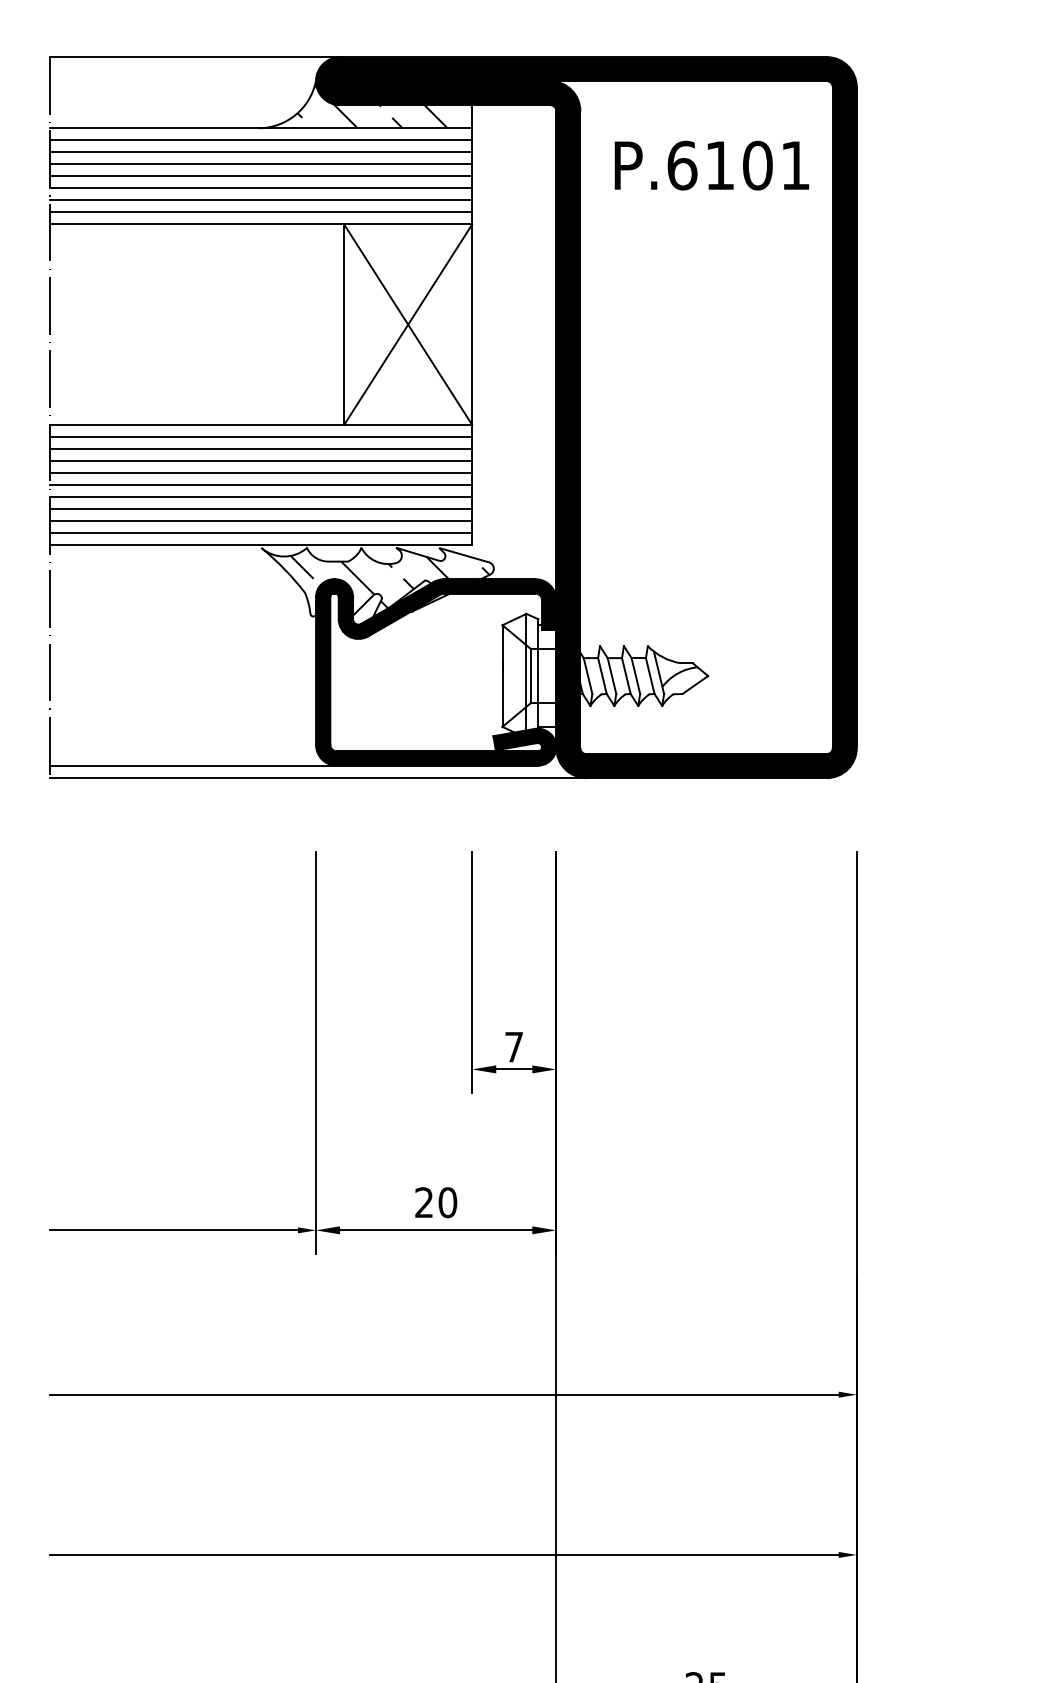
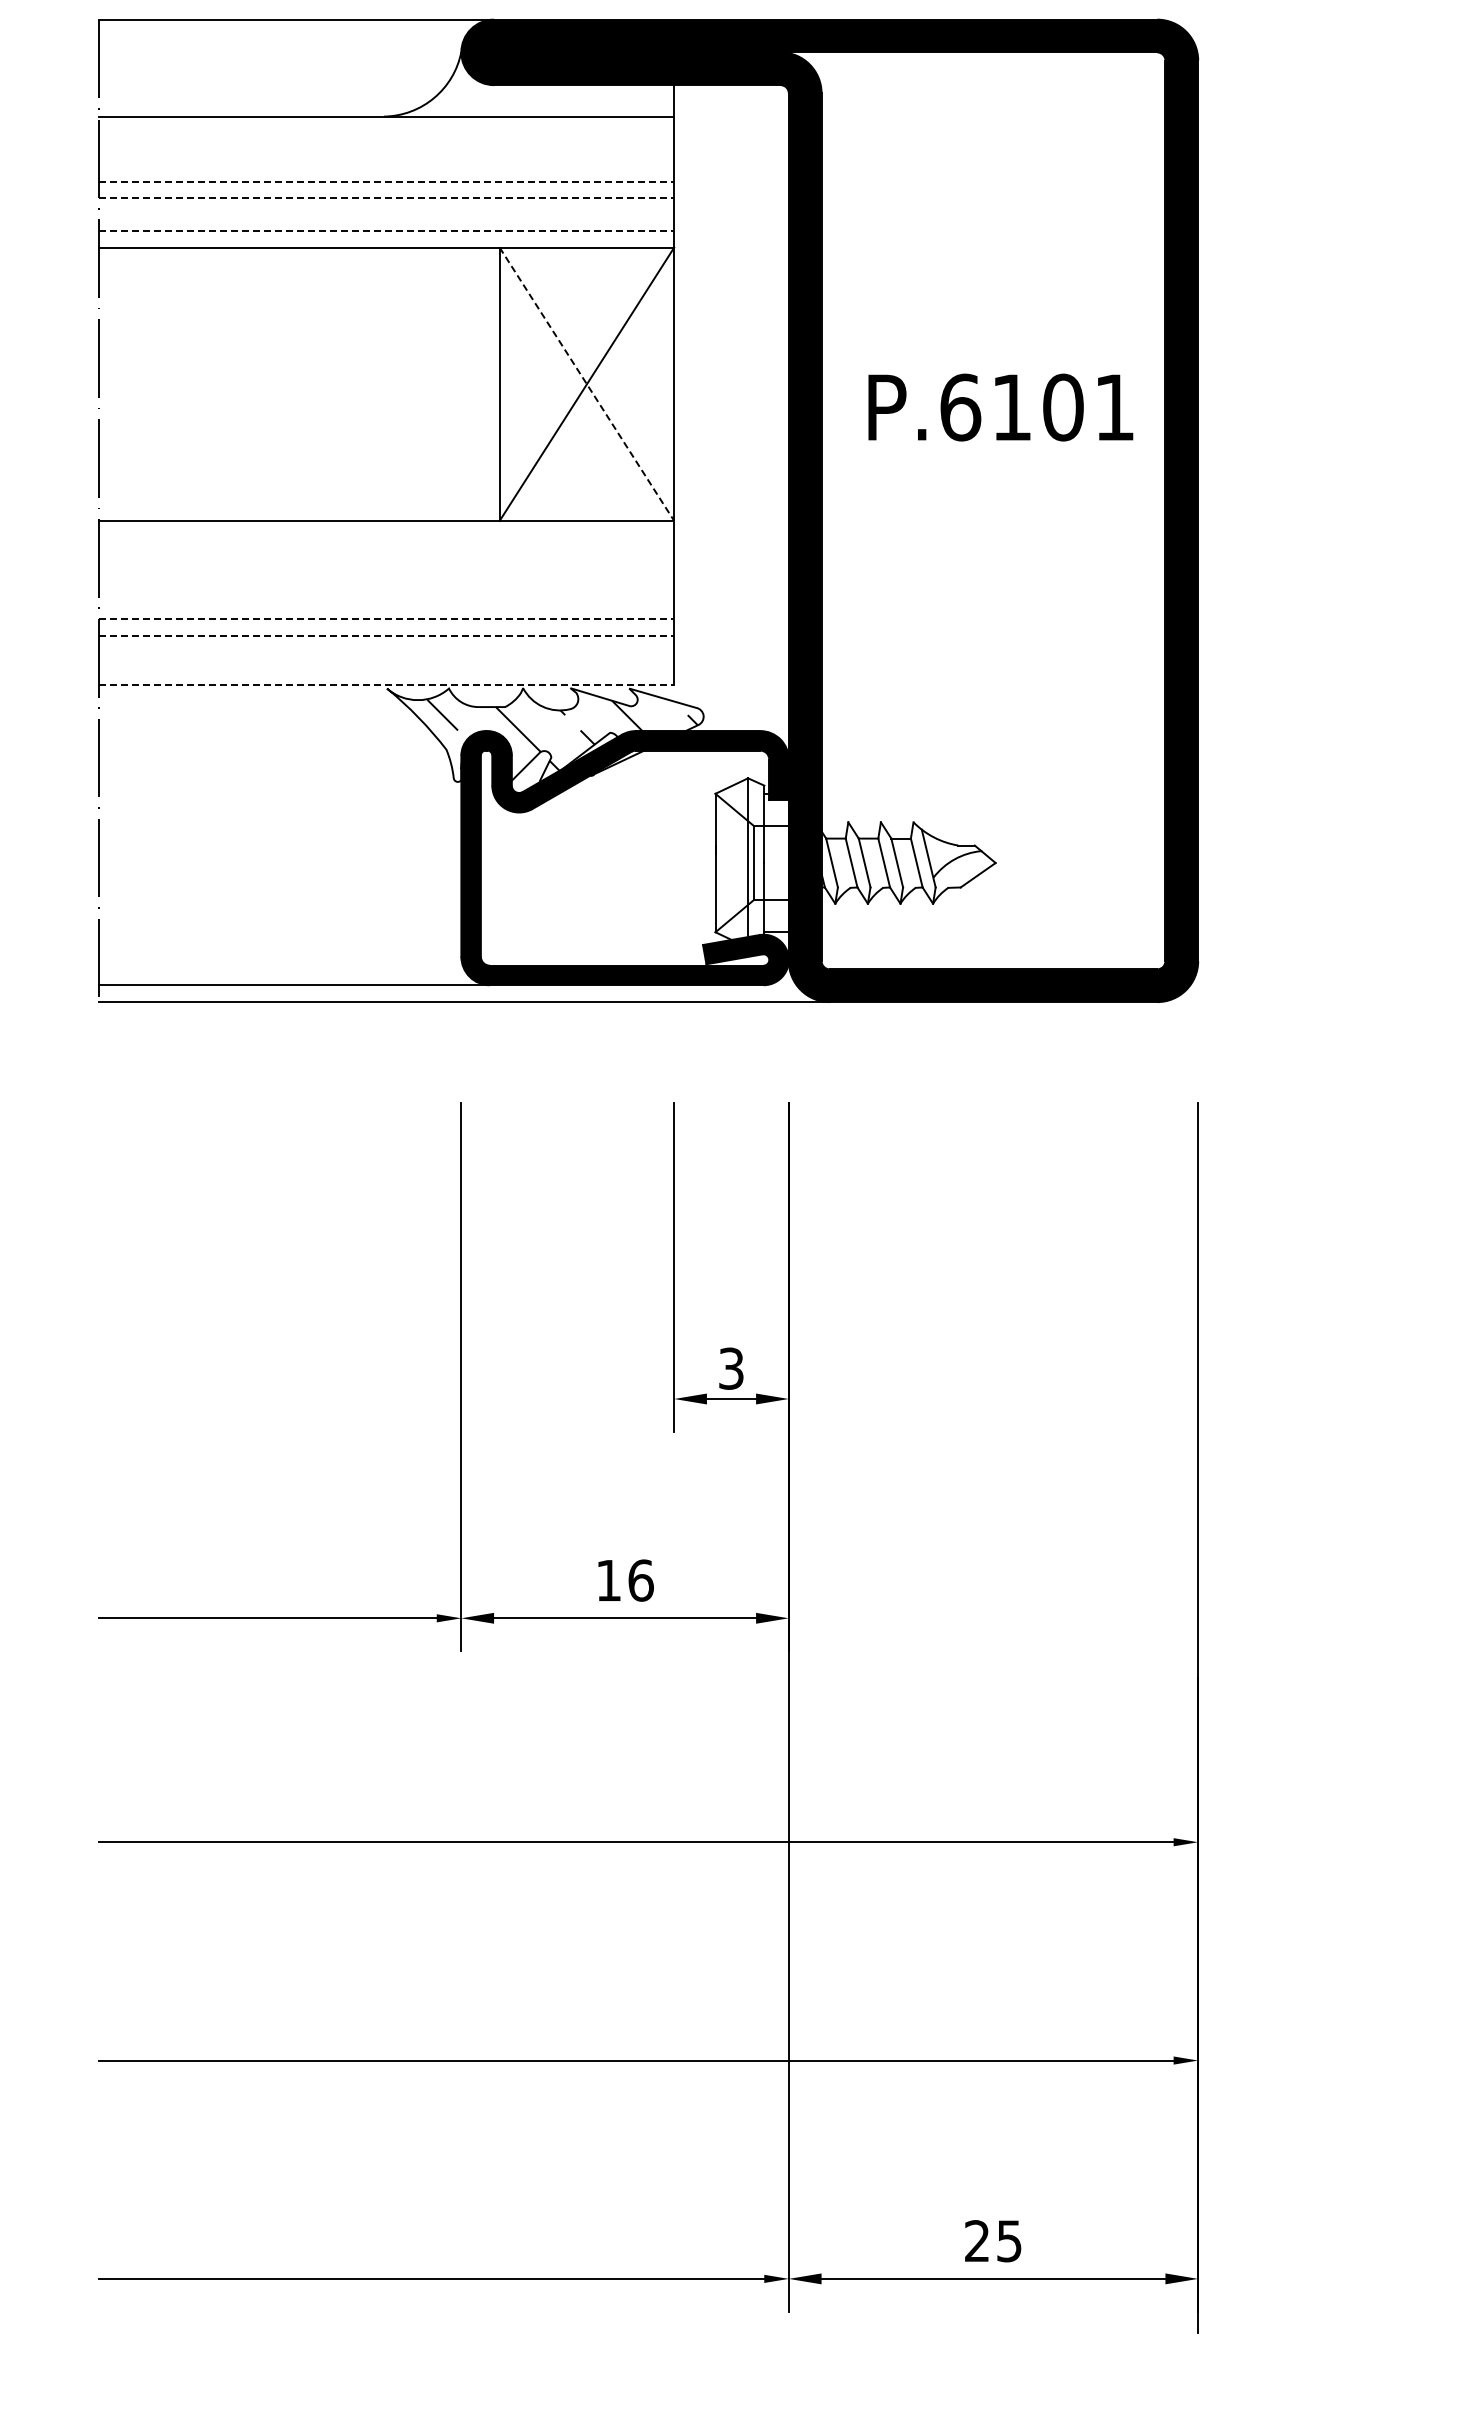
hatch: (369, 106) -> (534, 87), removed
line: (261, 139) -> (386, 132), removed
line: (261, 152) -> (386, 149), removed
line: (261, 164) -> (386, 165), removed
text: (711, 165) -> (1000, 407), moved
line: (261, 176) -> (387, 182), solid -> dashed
line: (261, 188) -> (387, 198), solid -> dashed
line: (261, 200) -> (386, 214), removed
line: (261, 212) -> (387, 231), solid -> dashed
line: (408, 324) -> (587, 384), solid -> dashed
line: (261, 437) -> (386, 537), removed
line: (261, 448) -> (386, 553), removed
line: (261, 461) -> (386, 570), removed
line: (261, 473) -> (386, 586), removed
line: (261, 484) -> (386, 602), removed
line: (261, 497) -> (387, 619), solid -> dashed
line: (261, 509) -> (387, 635), solid -> dashed
line: (261, 520) -> (386, 651), removed
line: (261, 533) -> (386, 668), removed
line: (261, 545) -> (387, 684), solid -> dashed
text: (514, 1047) -> (731, 1368), 7 -> 3
text: (435, 1202) -> (624, 1580), 20 -> 16

